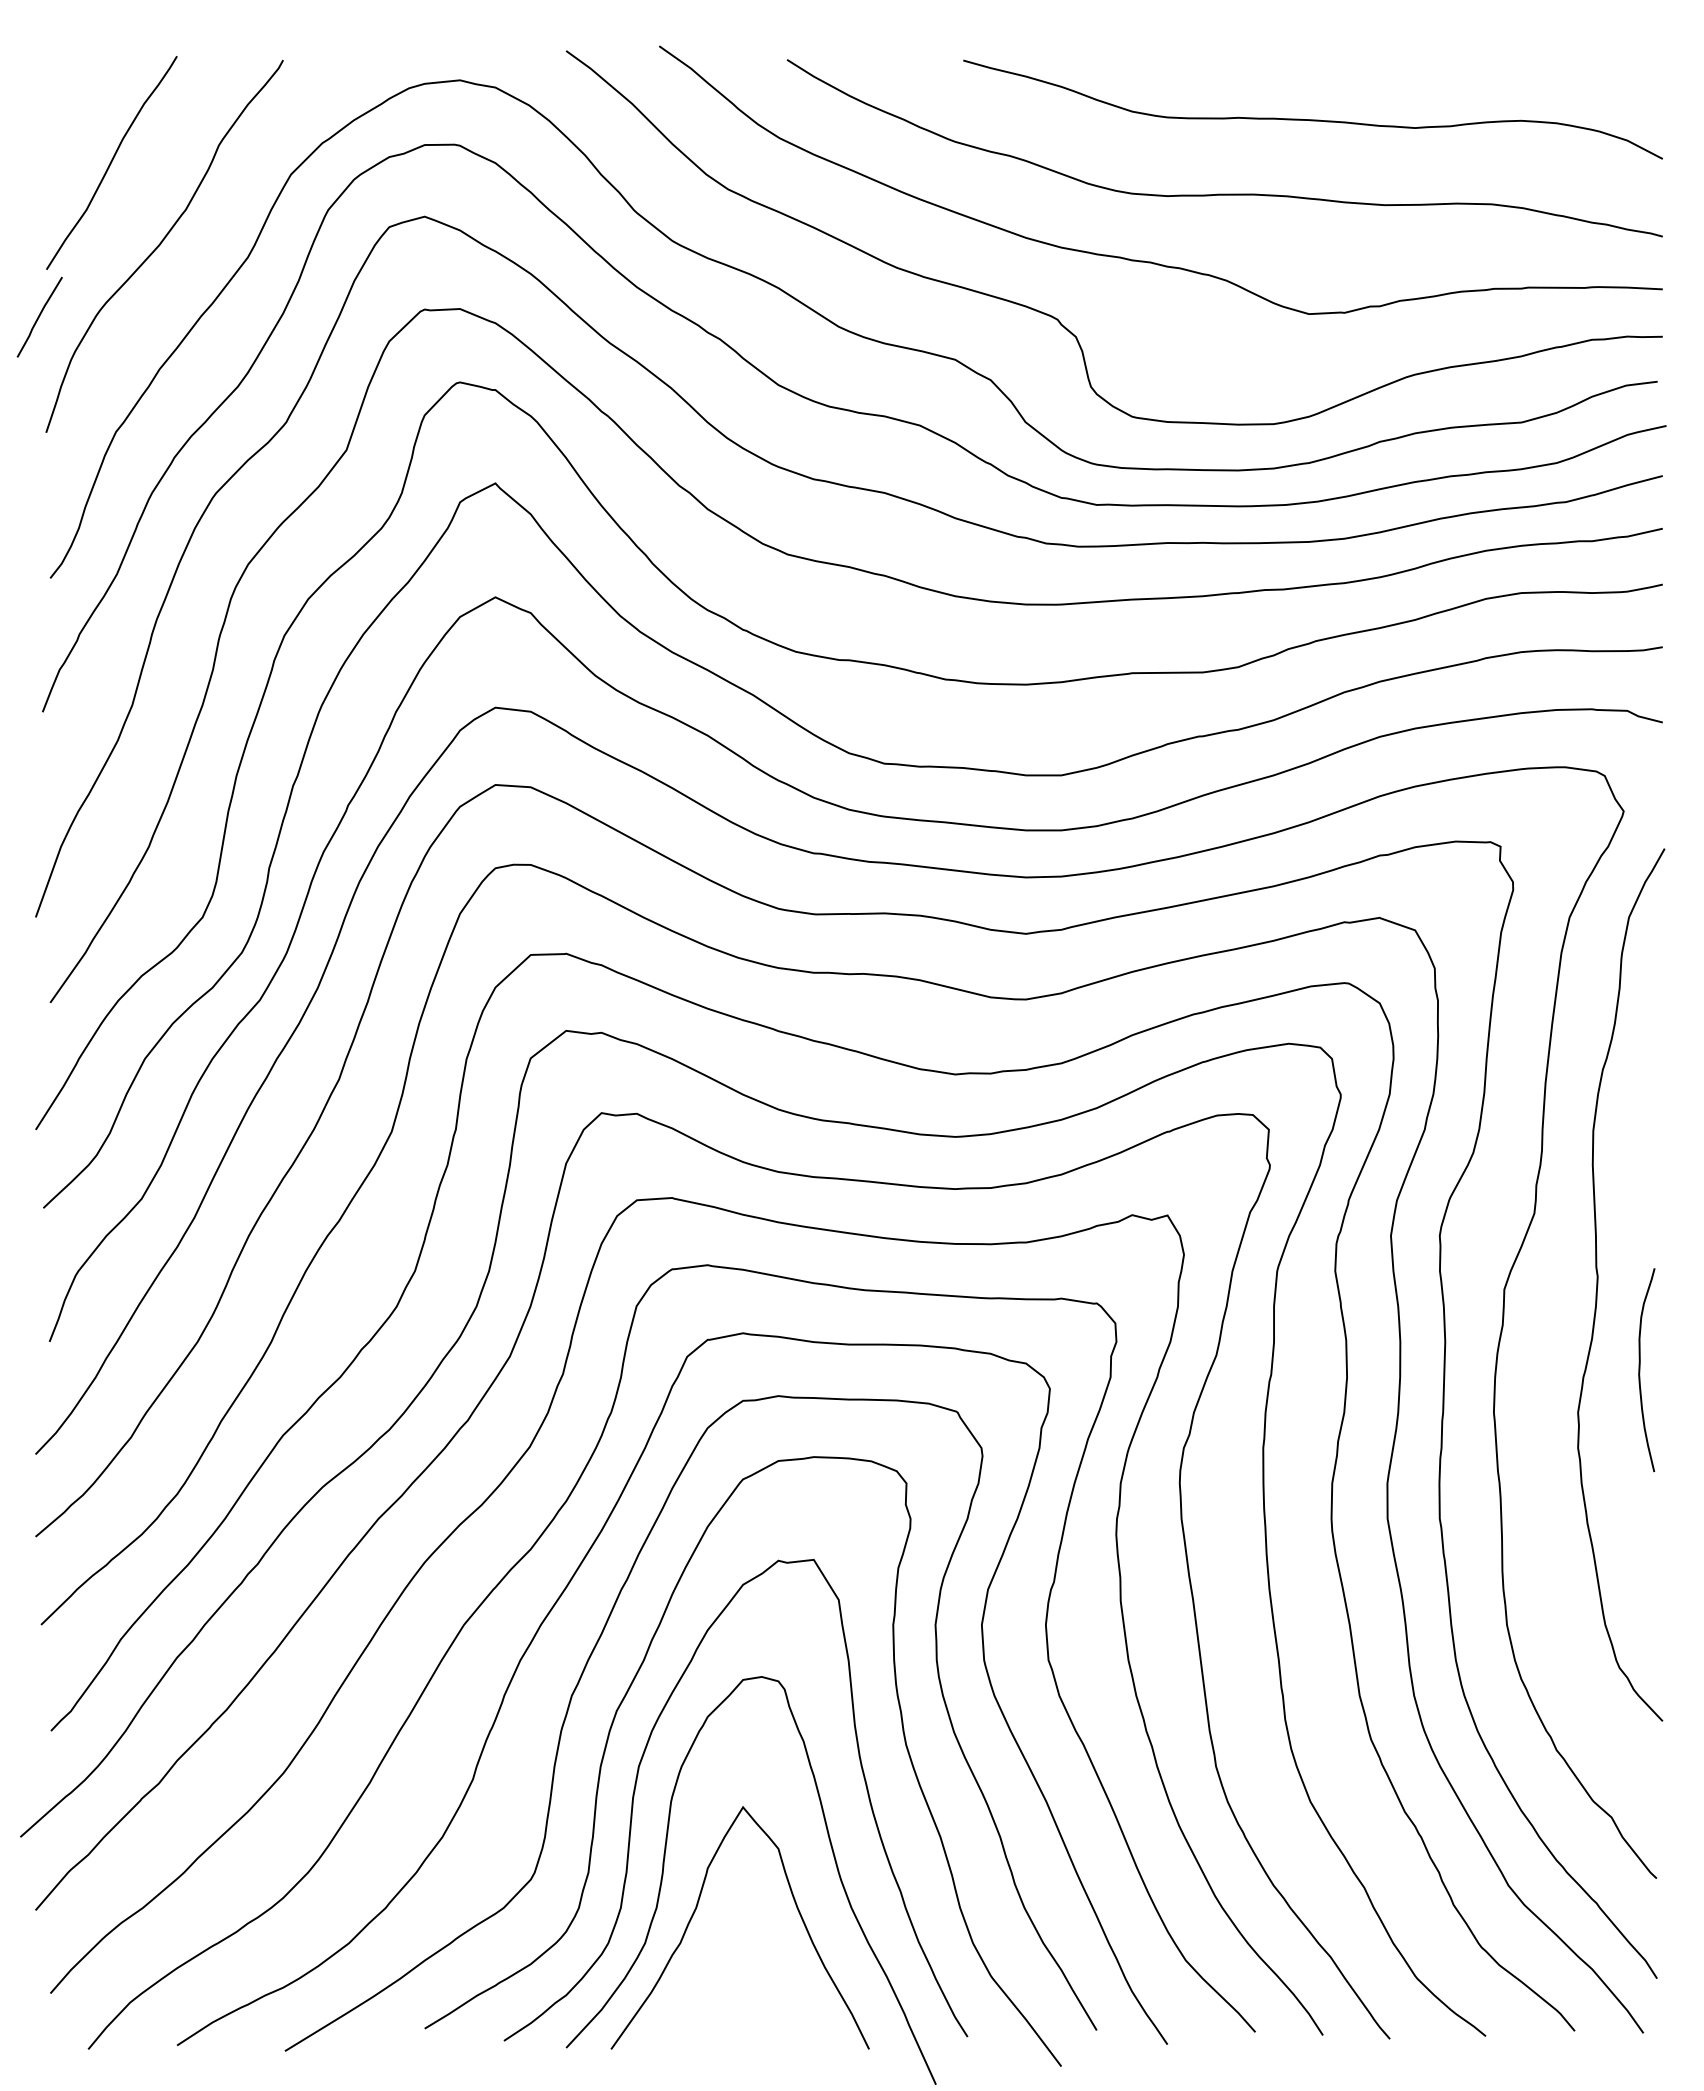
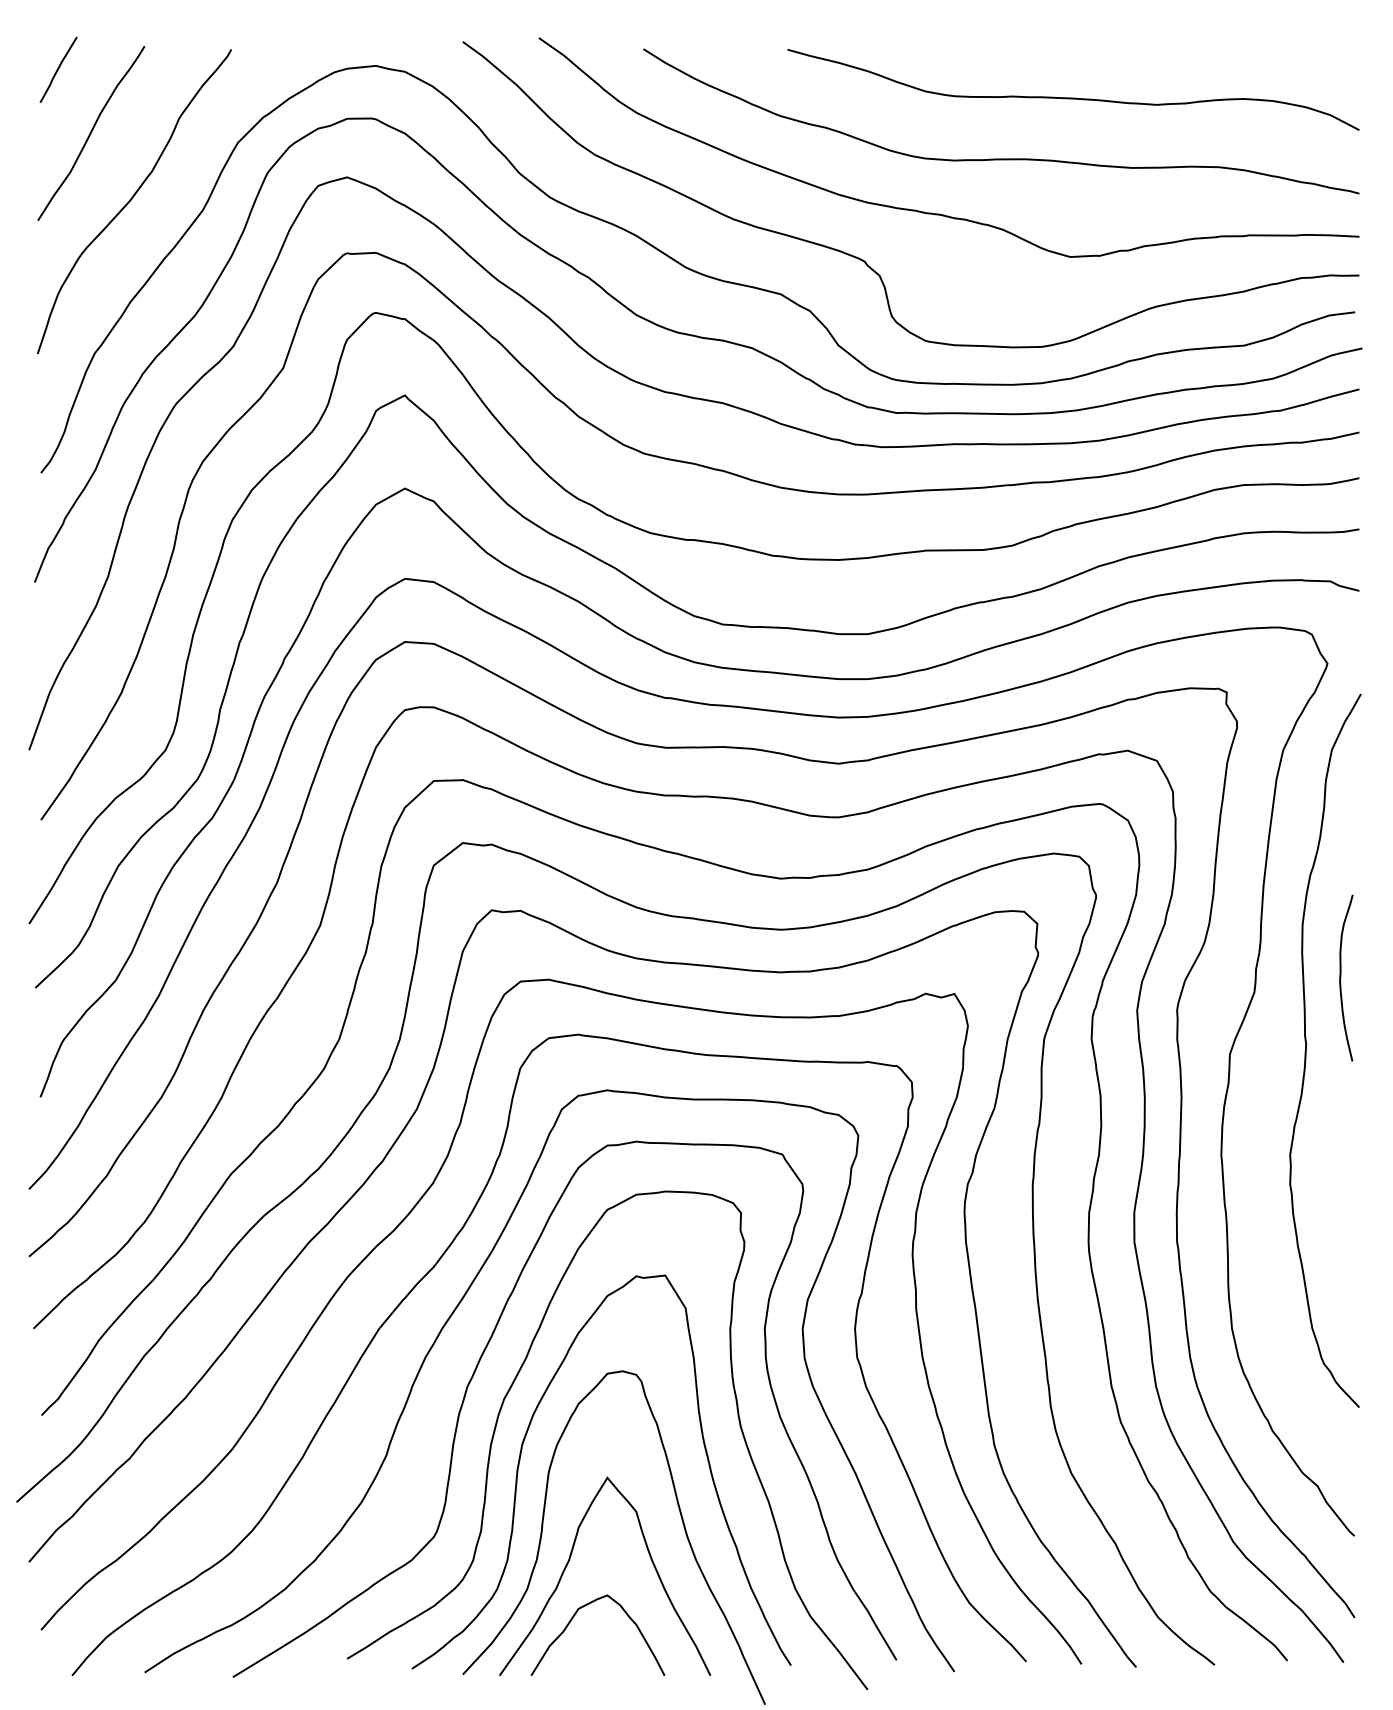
curve: (39, 316) -> (58, 69), moved
curve: (1640, 1370) -> (1341, 978), moved
curve: (700, 1980) -> (572, 1619), added

